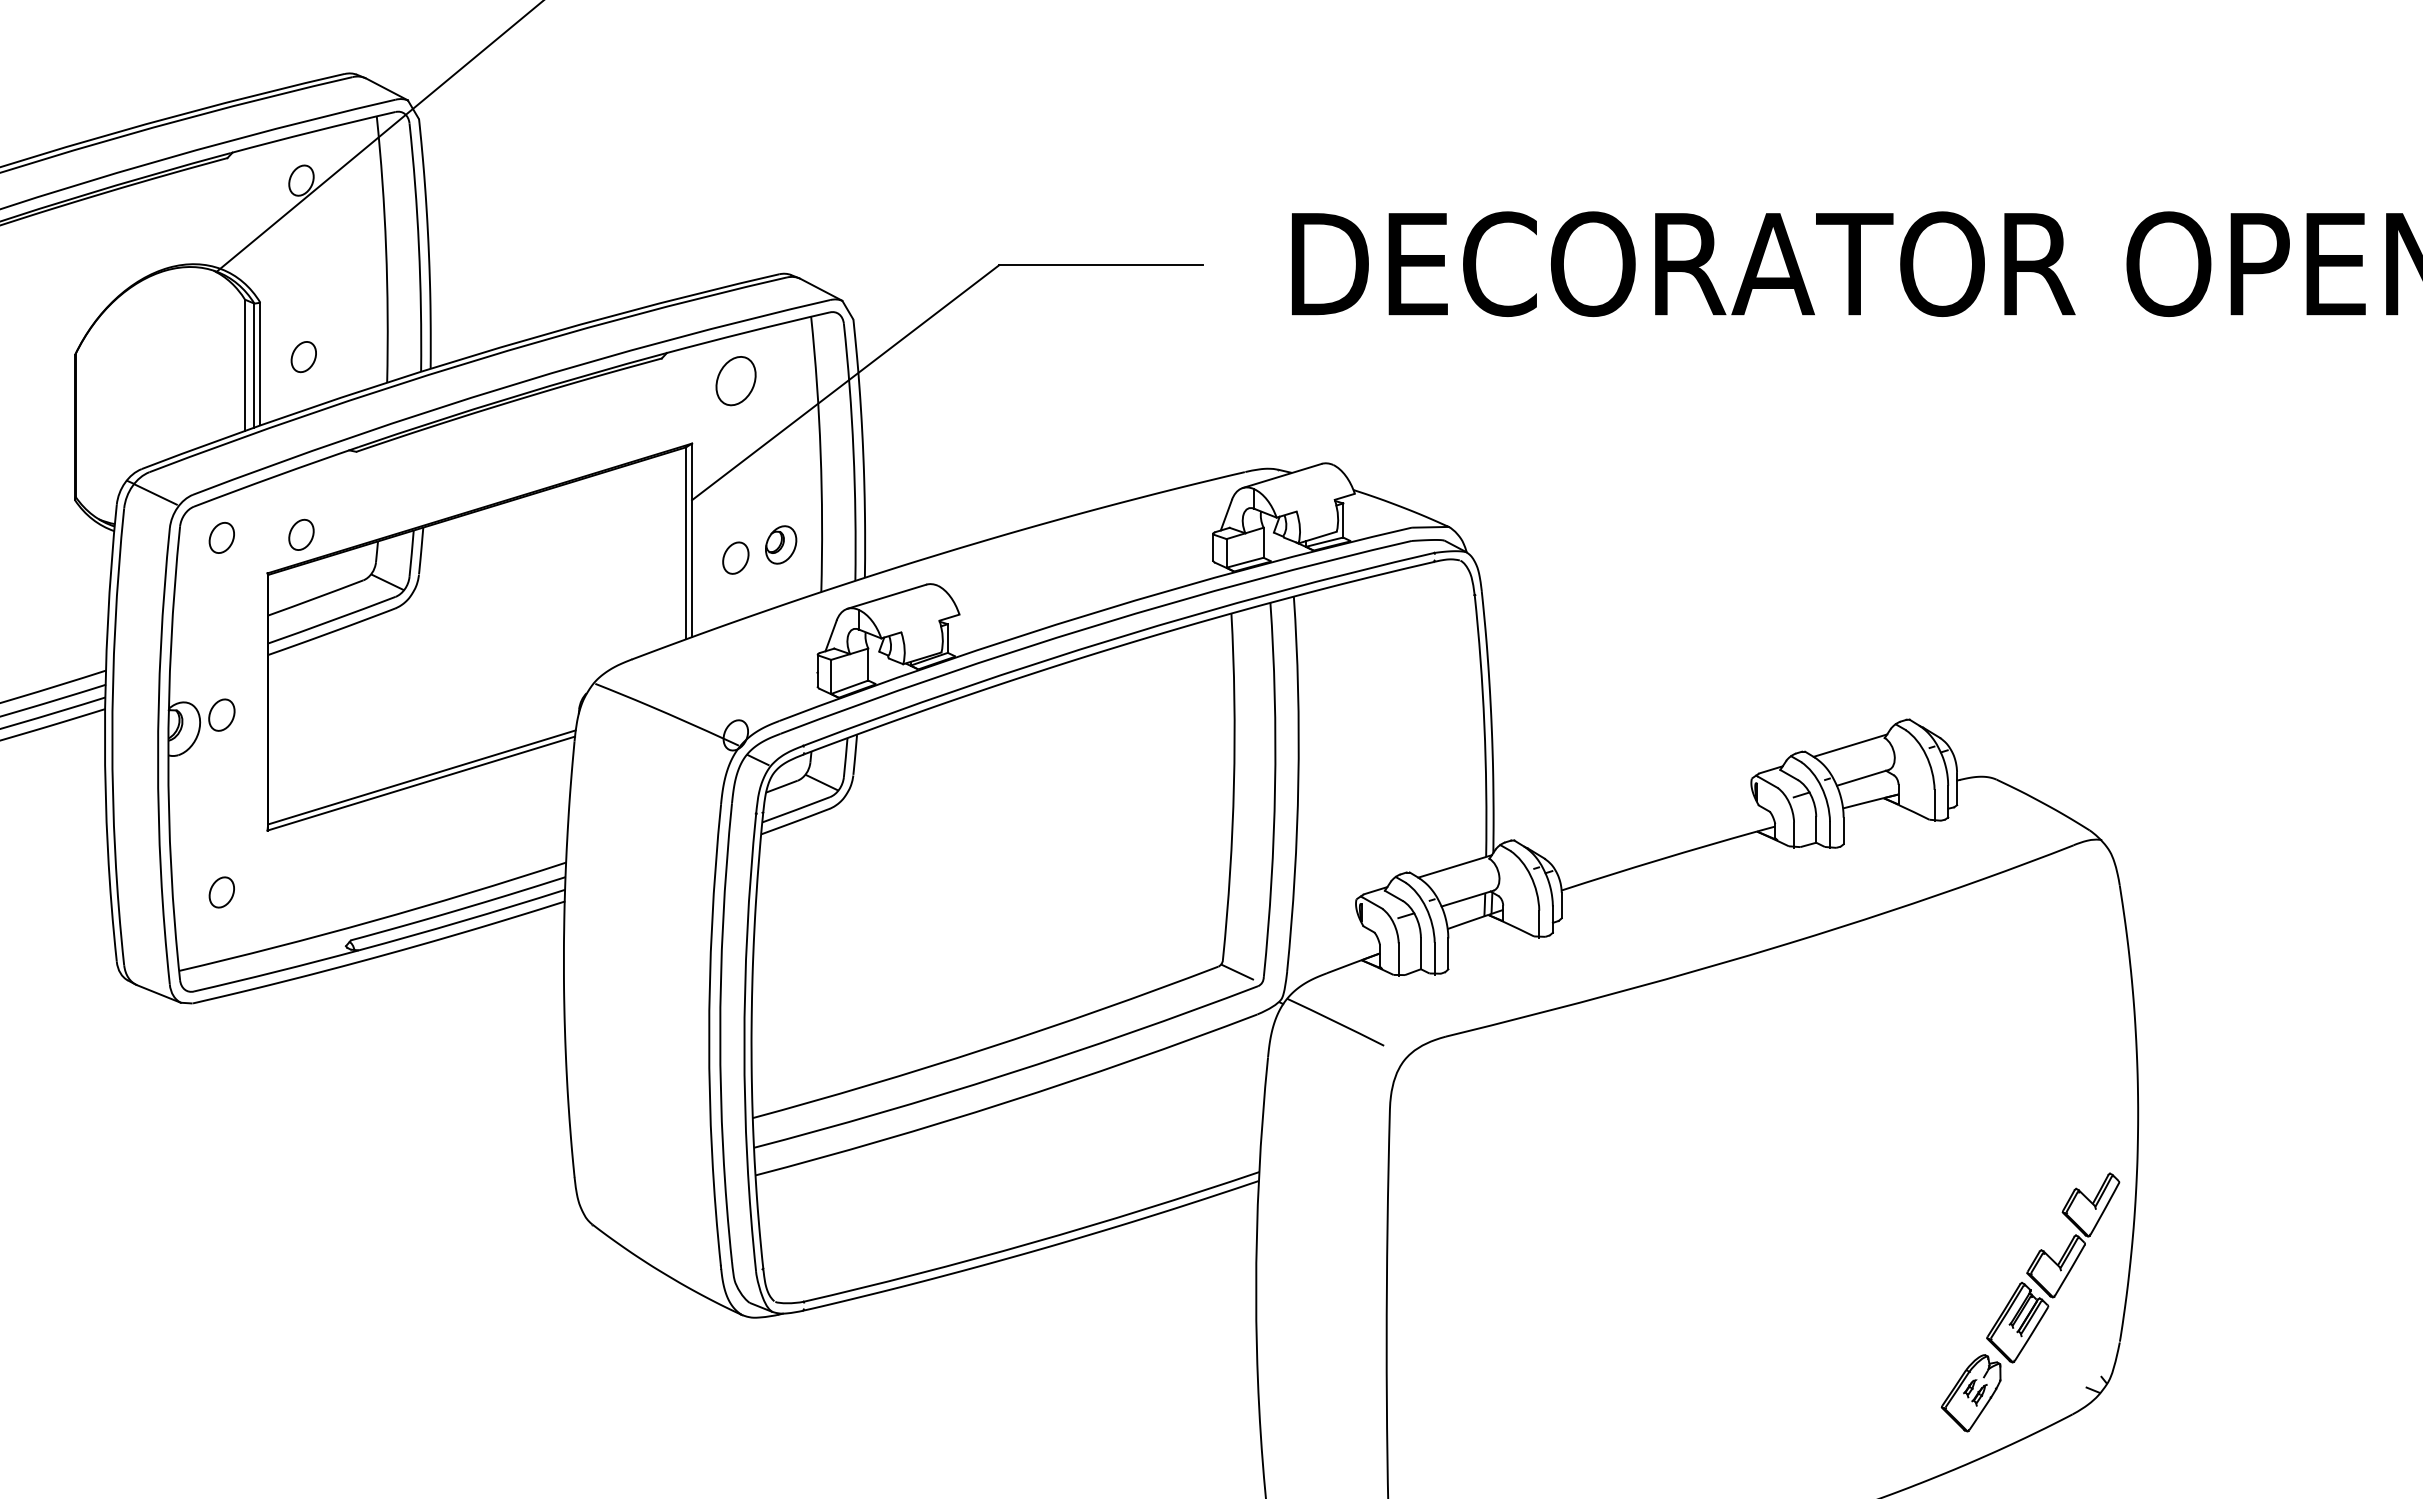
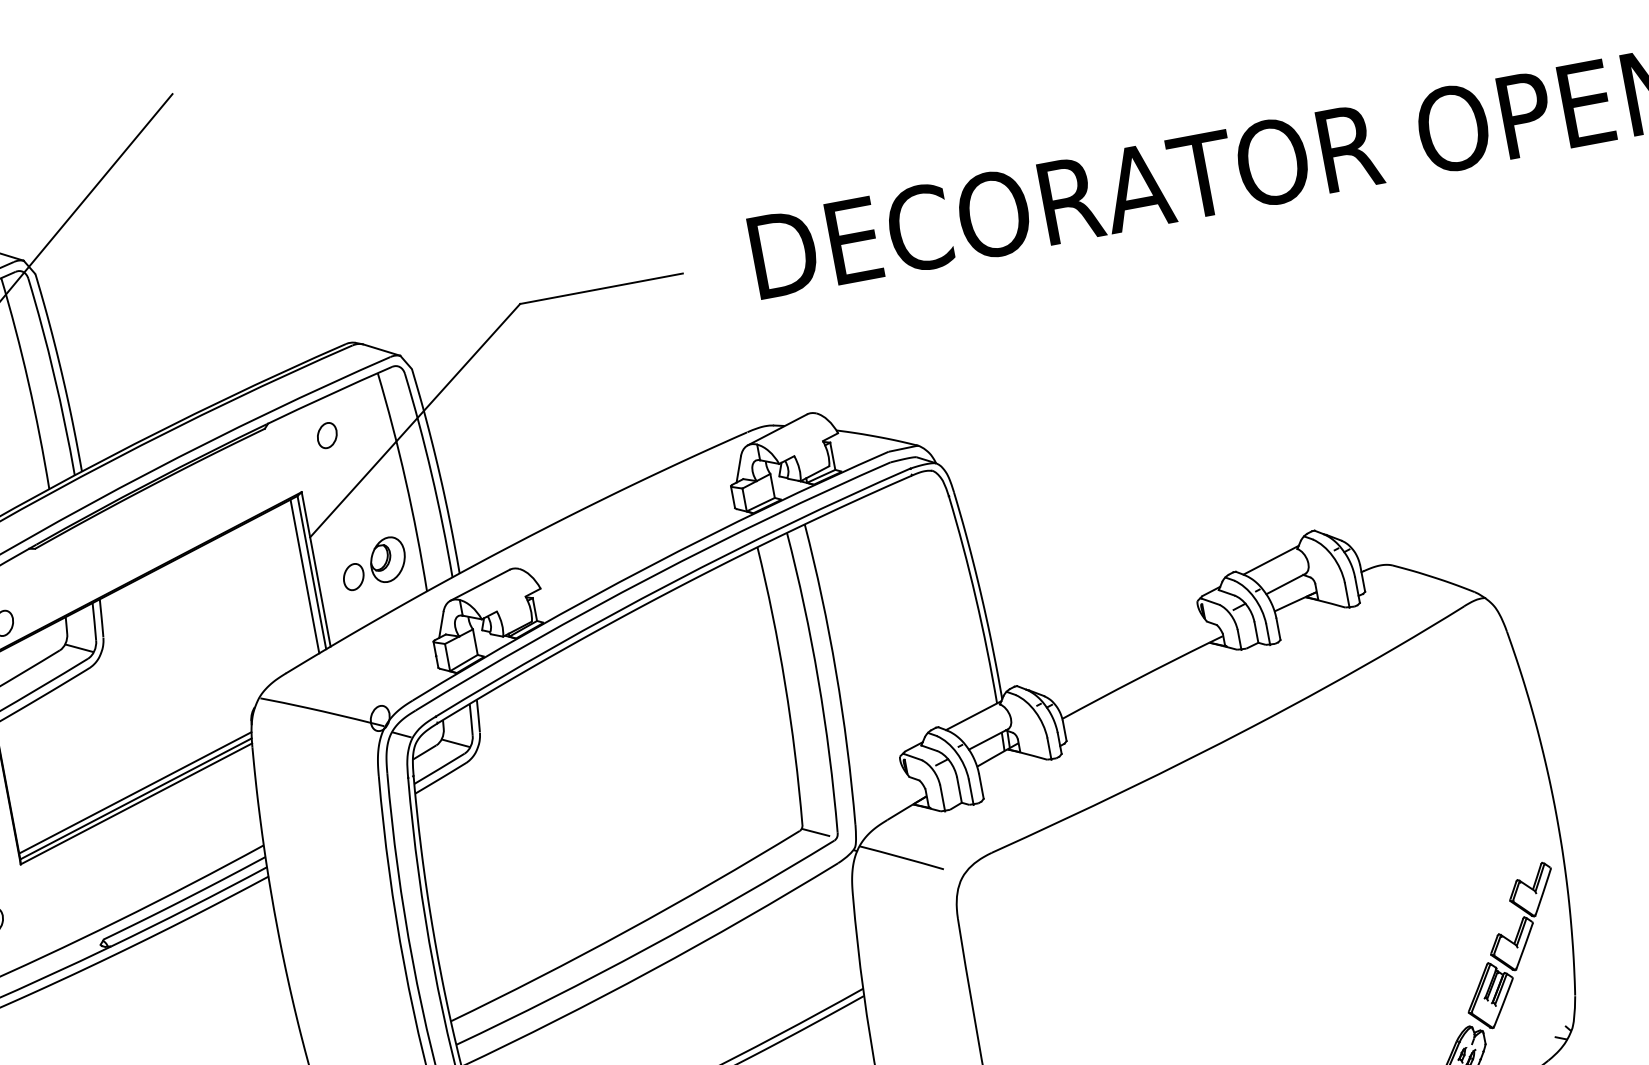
part: (735, 380) -> (326, 435), size x0.62
part: (780, 544) -> (387, 559), size x1.43
line: (676, 546) -> (304, 576), added
line: (422, 769) -> (135, 792), added

